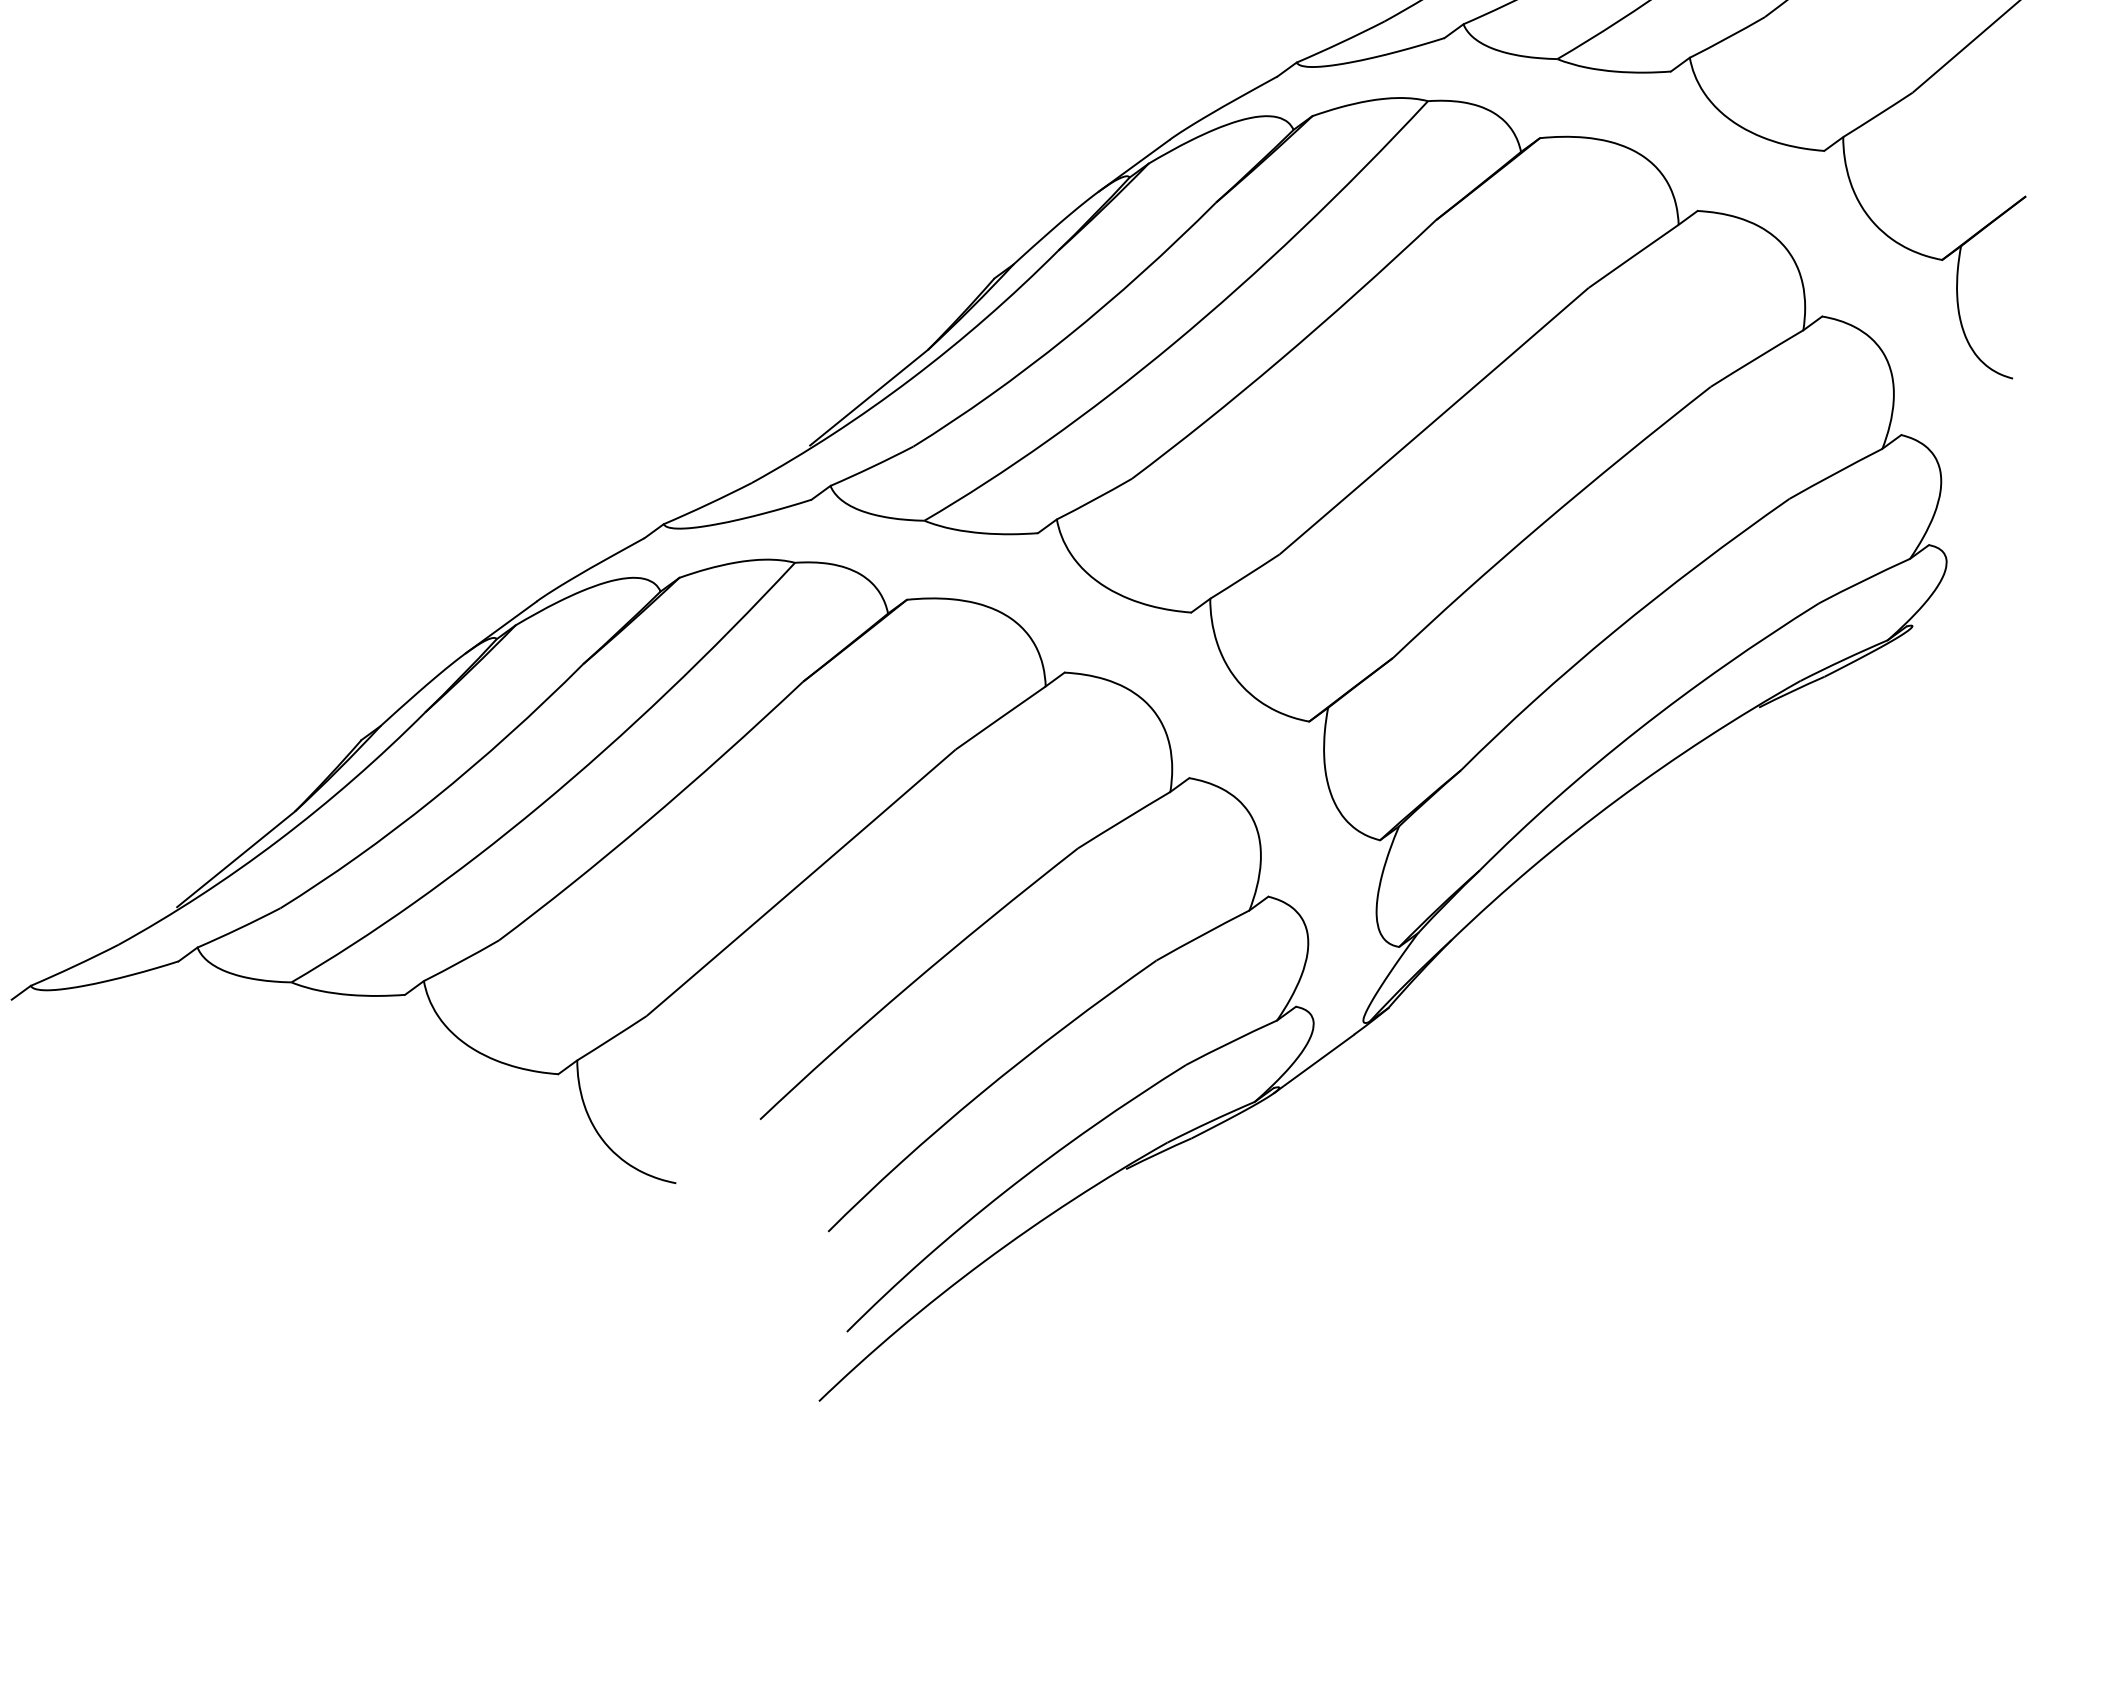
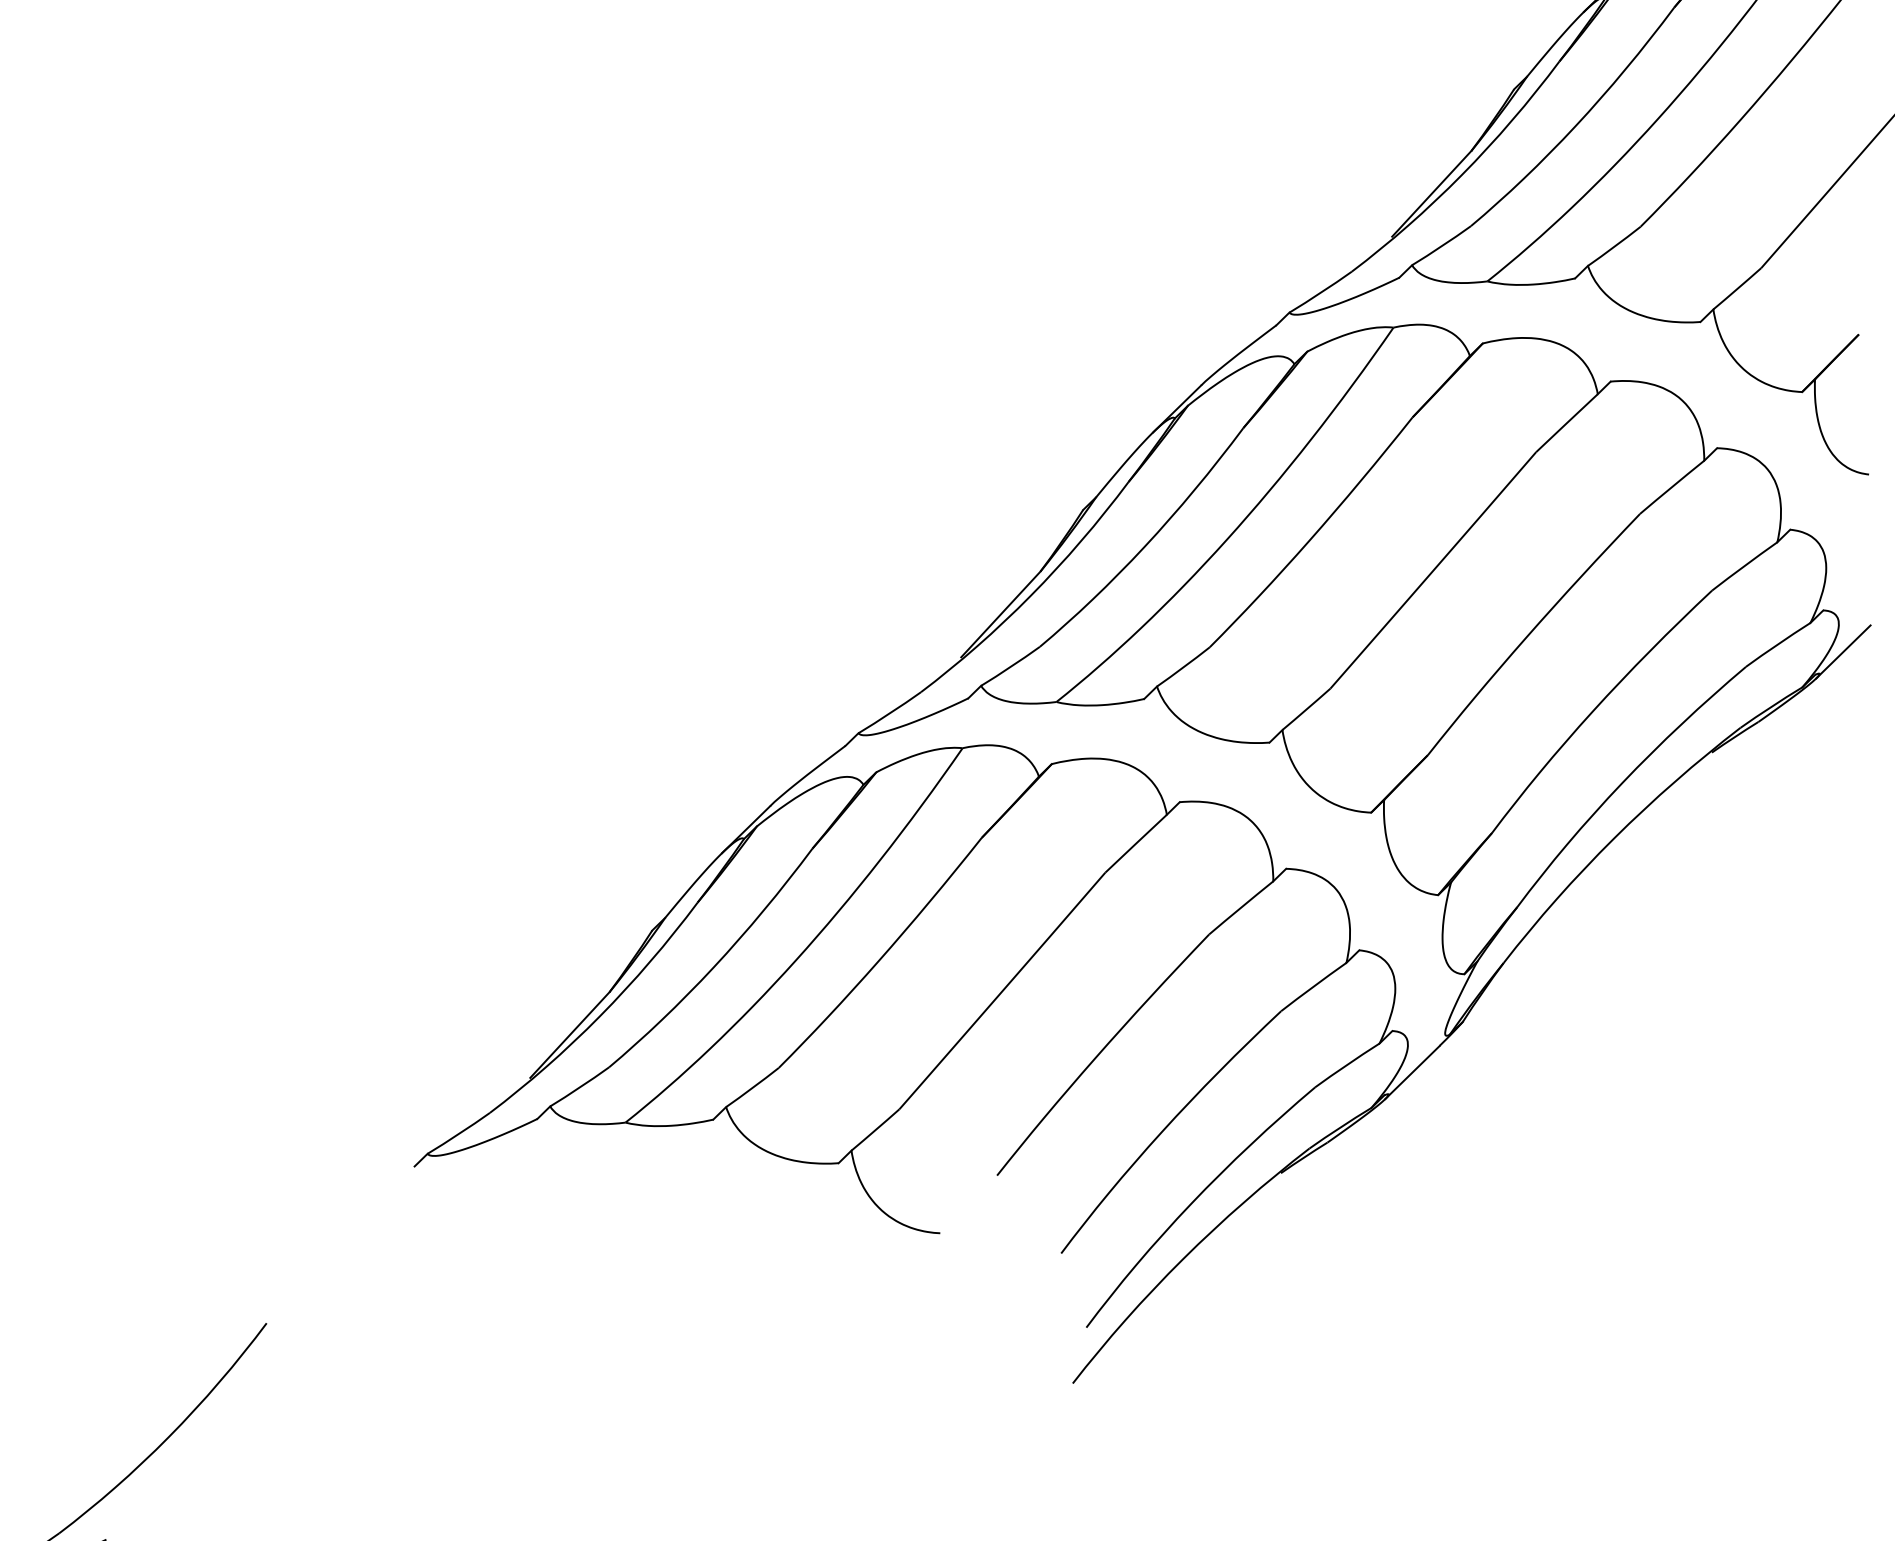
line: (1947, 601) -> (1843, 651), added

